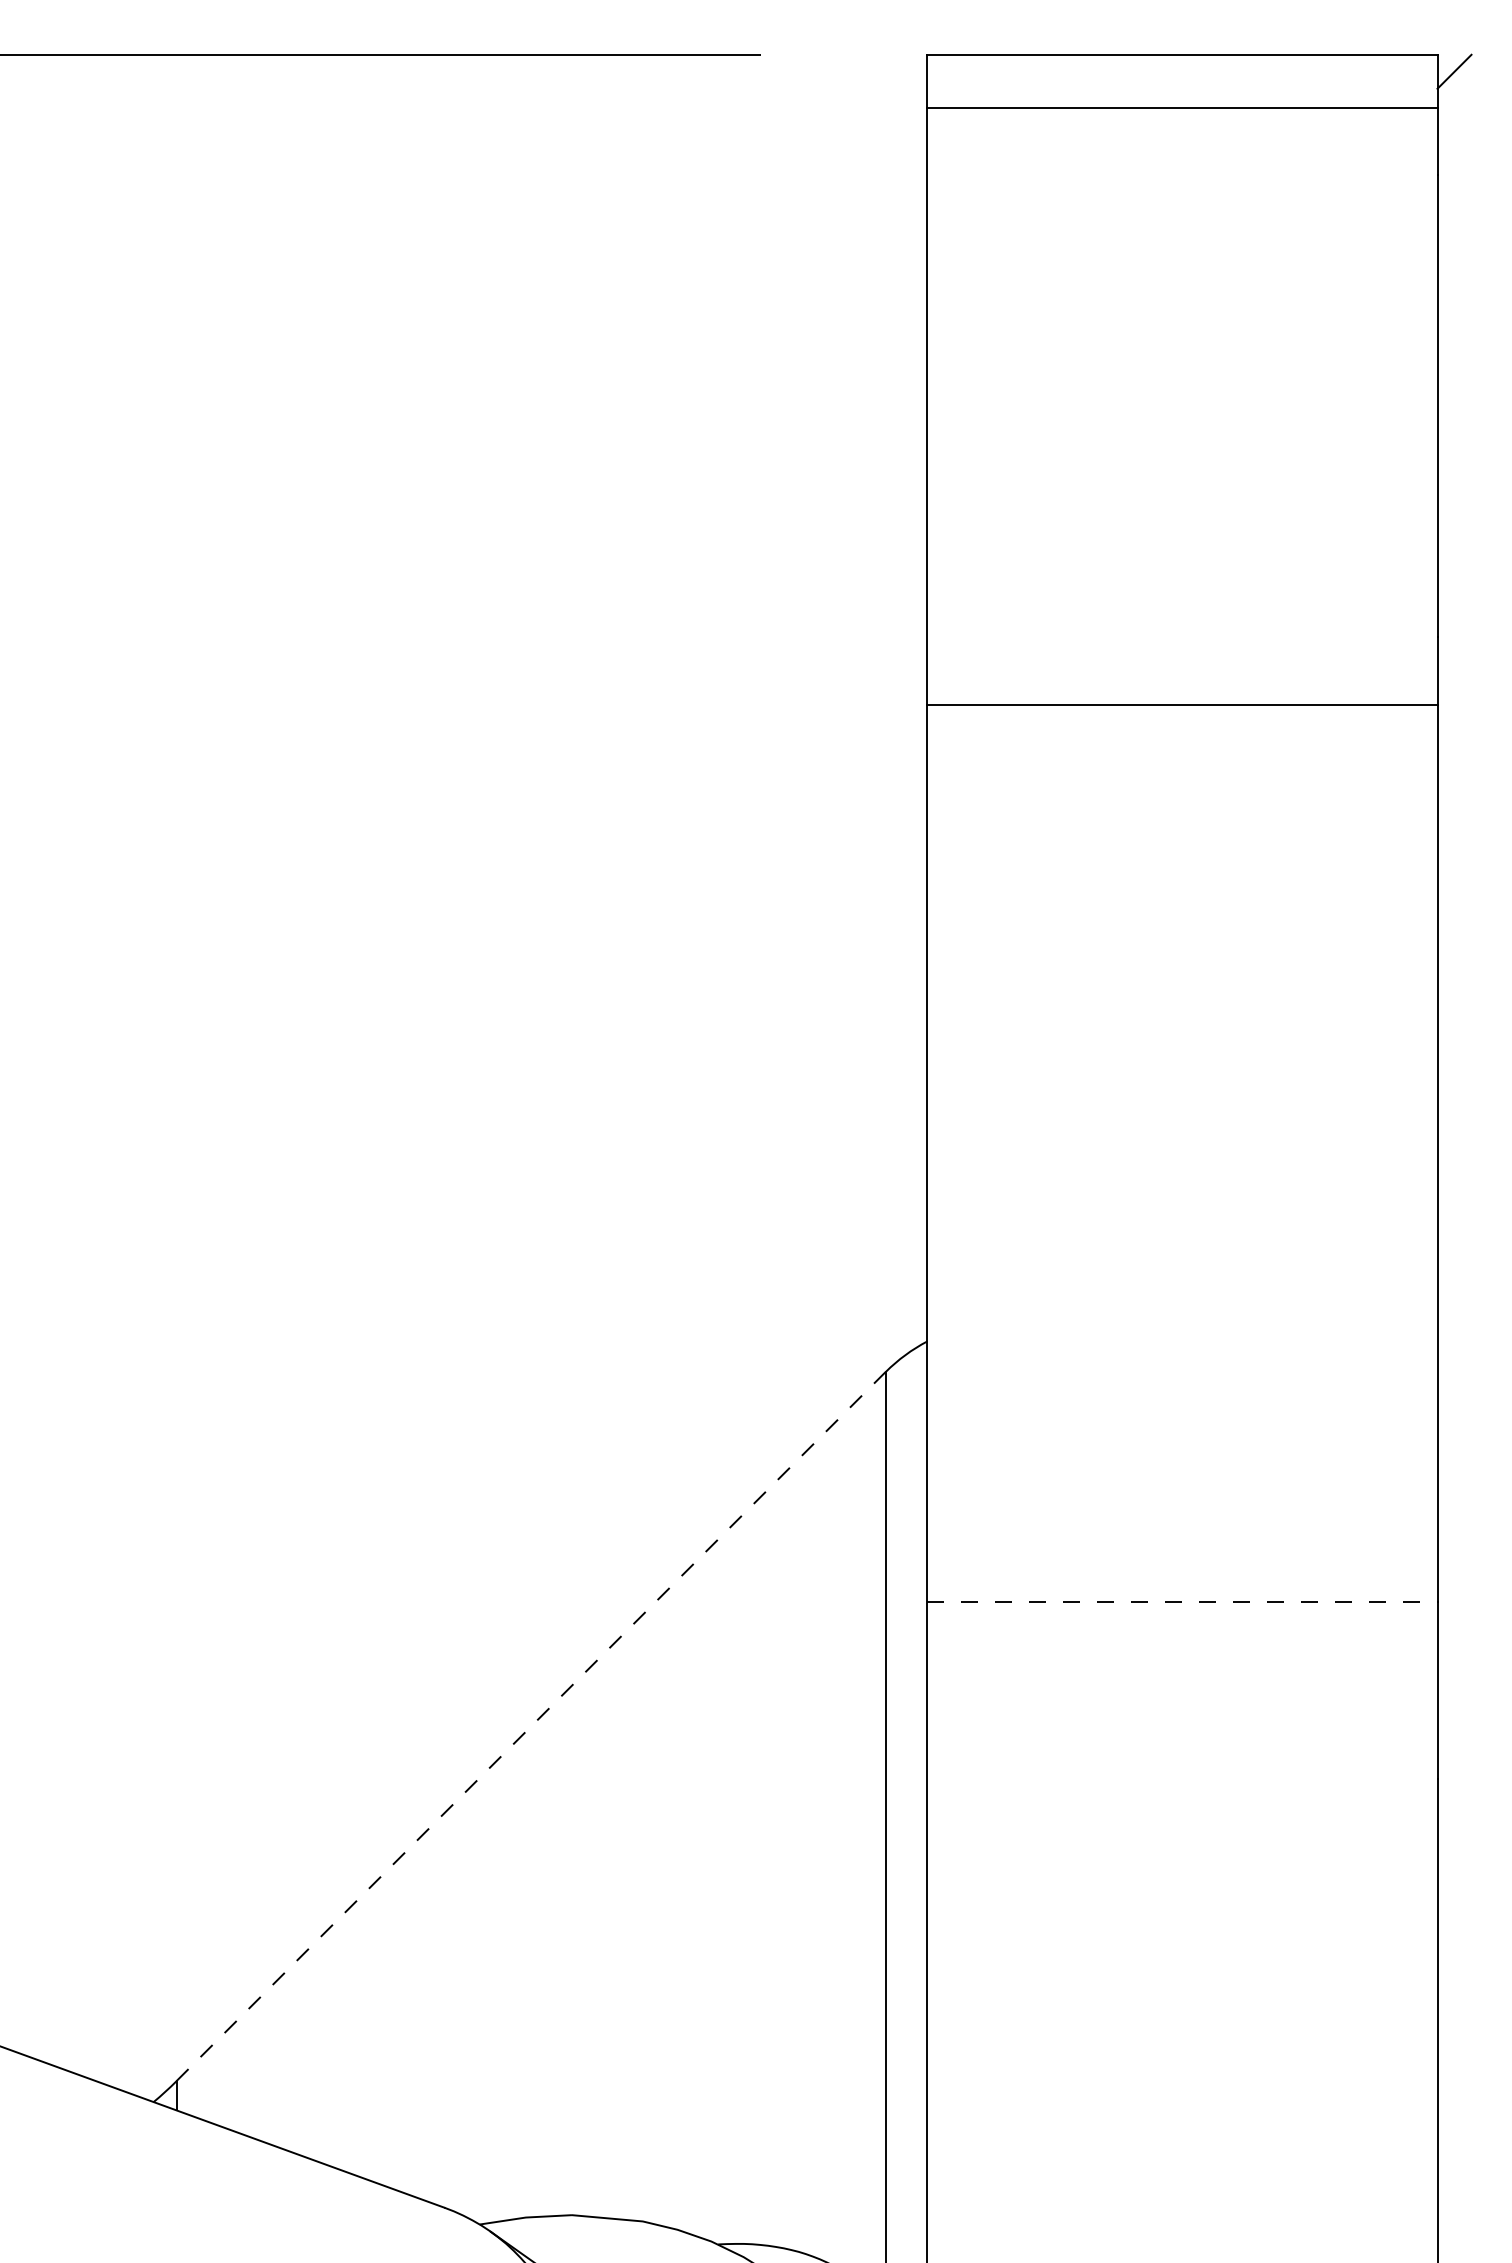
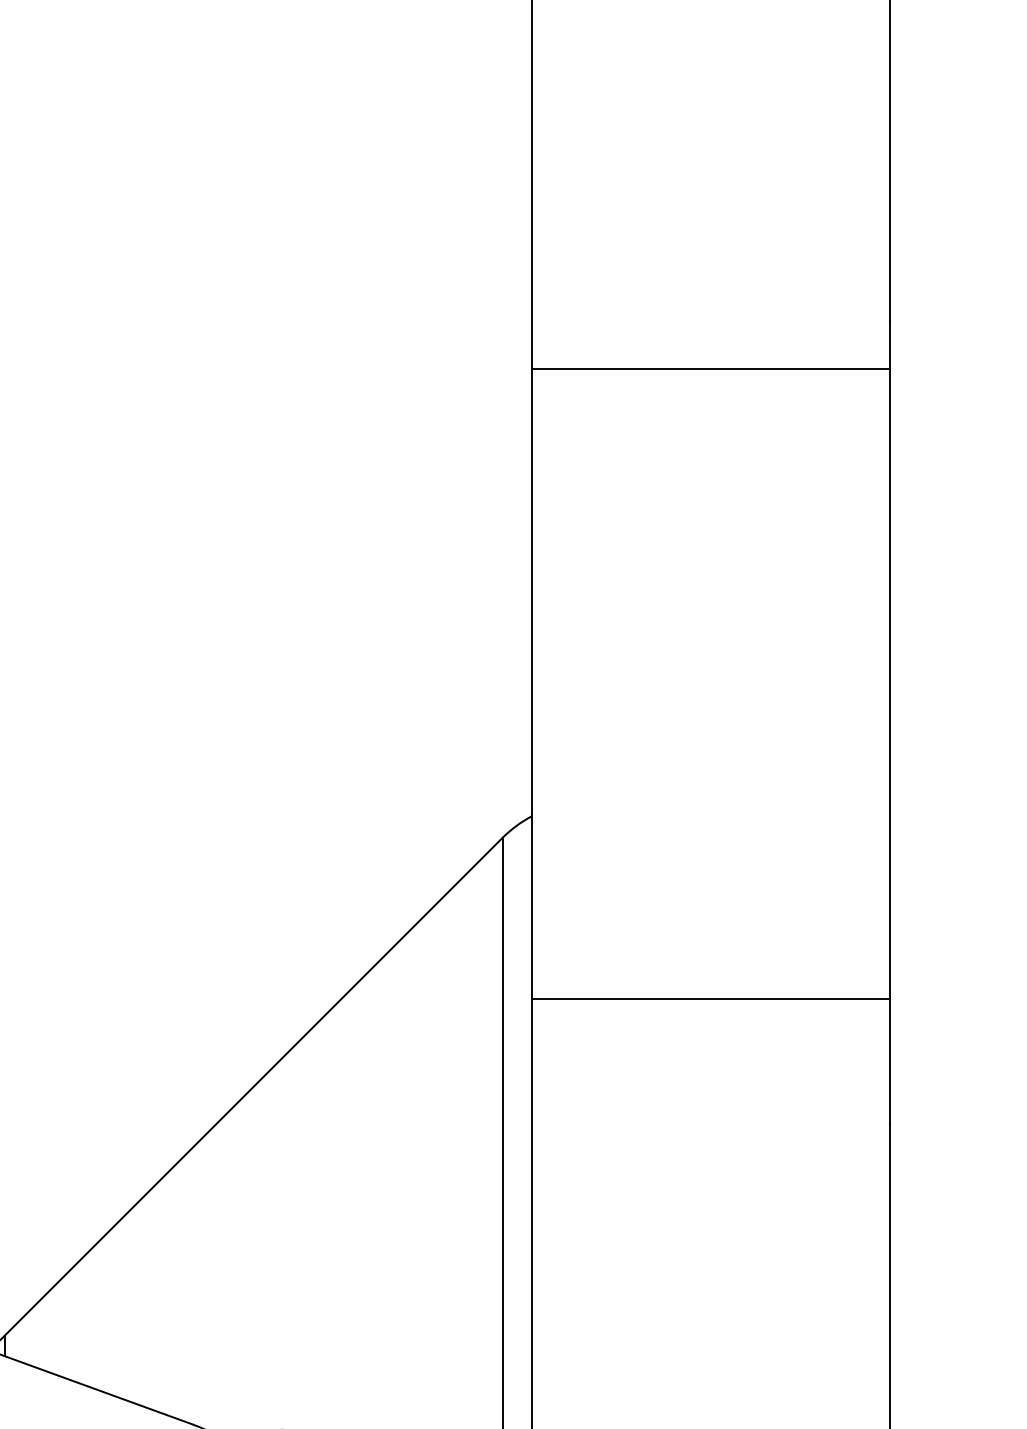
line: (1182, 1602) -> (711, 999), dashed -> solid
line: (531, 1726) -> (254, 1086), dashed -> solid

